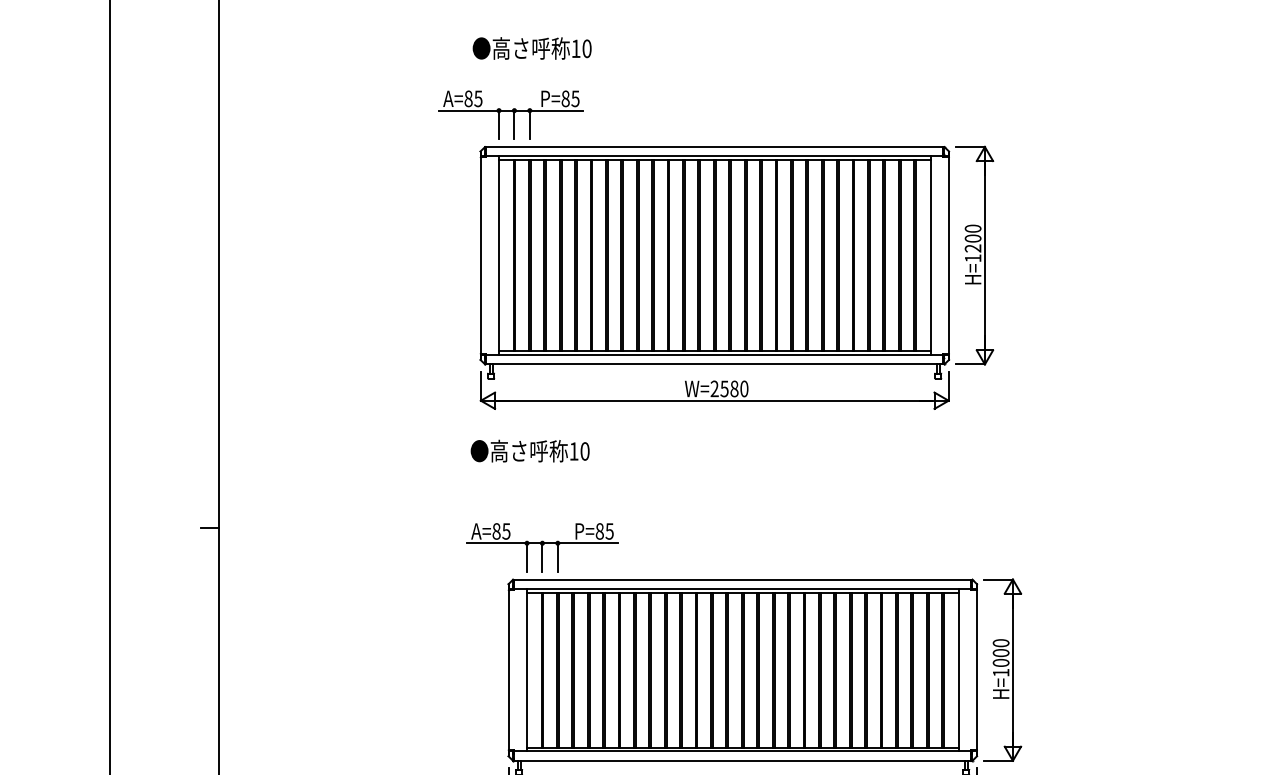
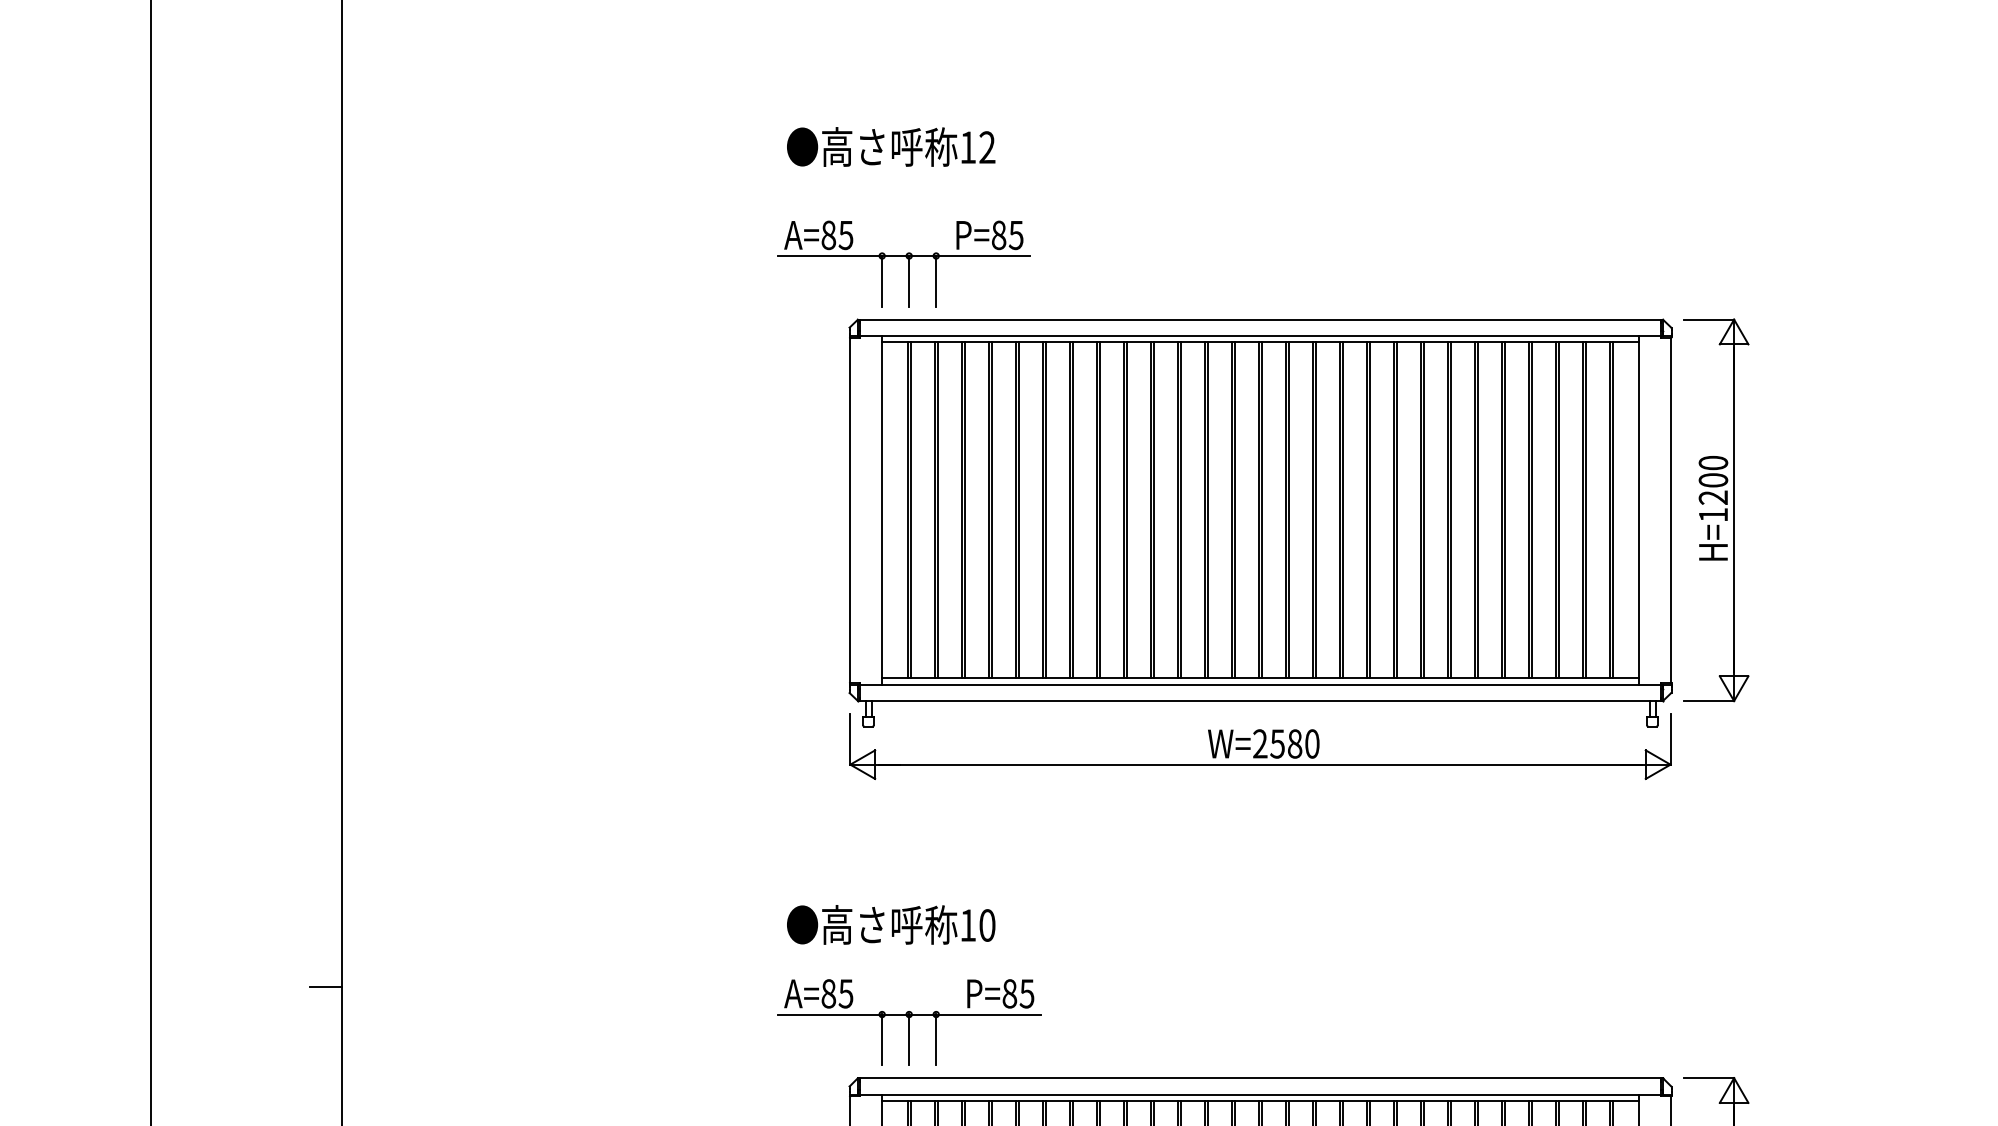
text: (586, 48) -> (986, 147), 10 -> 12
part: (716, 249) -> (1263, 499), moved
text: (529, 450) -> (889, 923), moved

